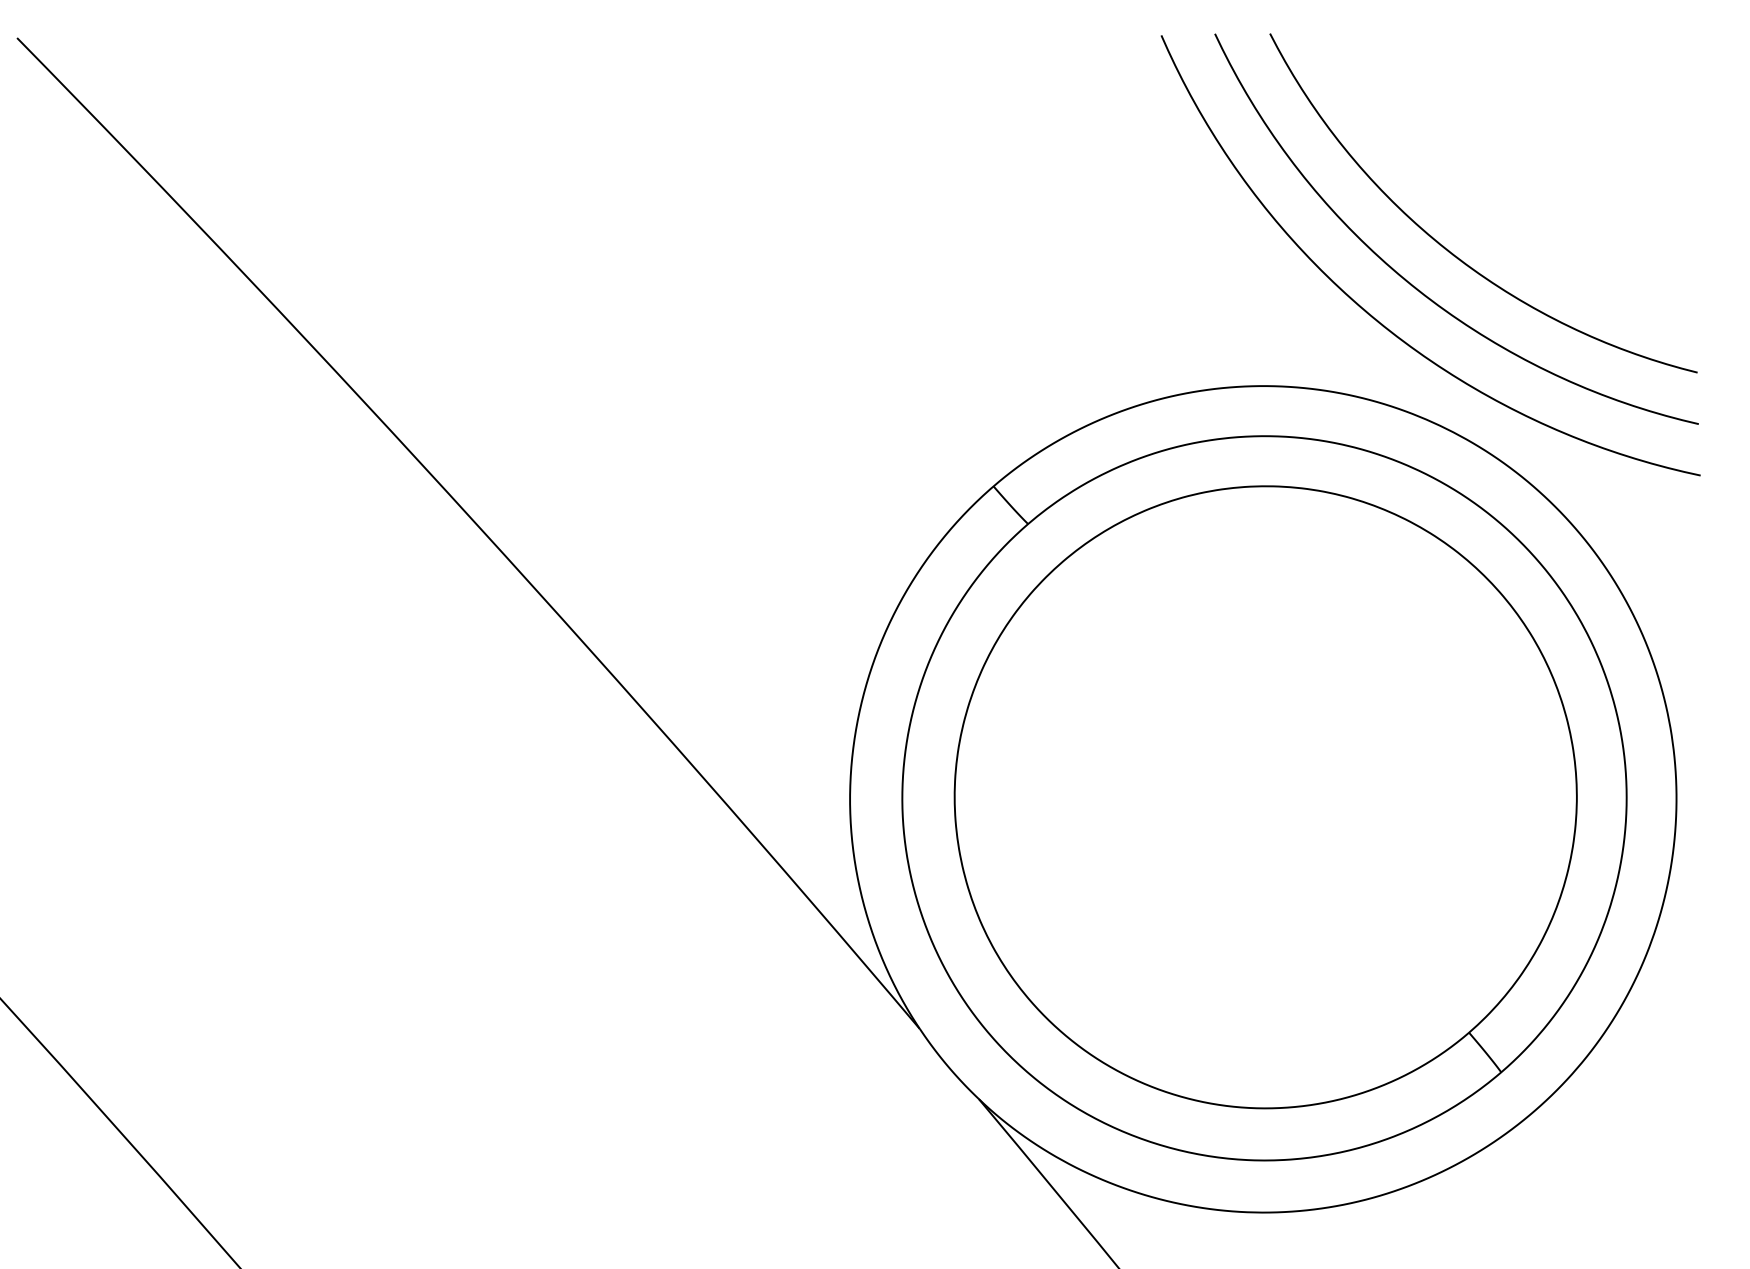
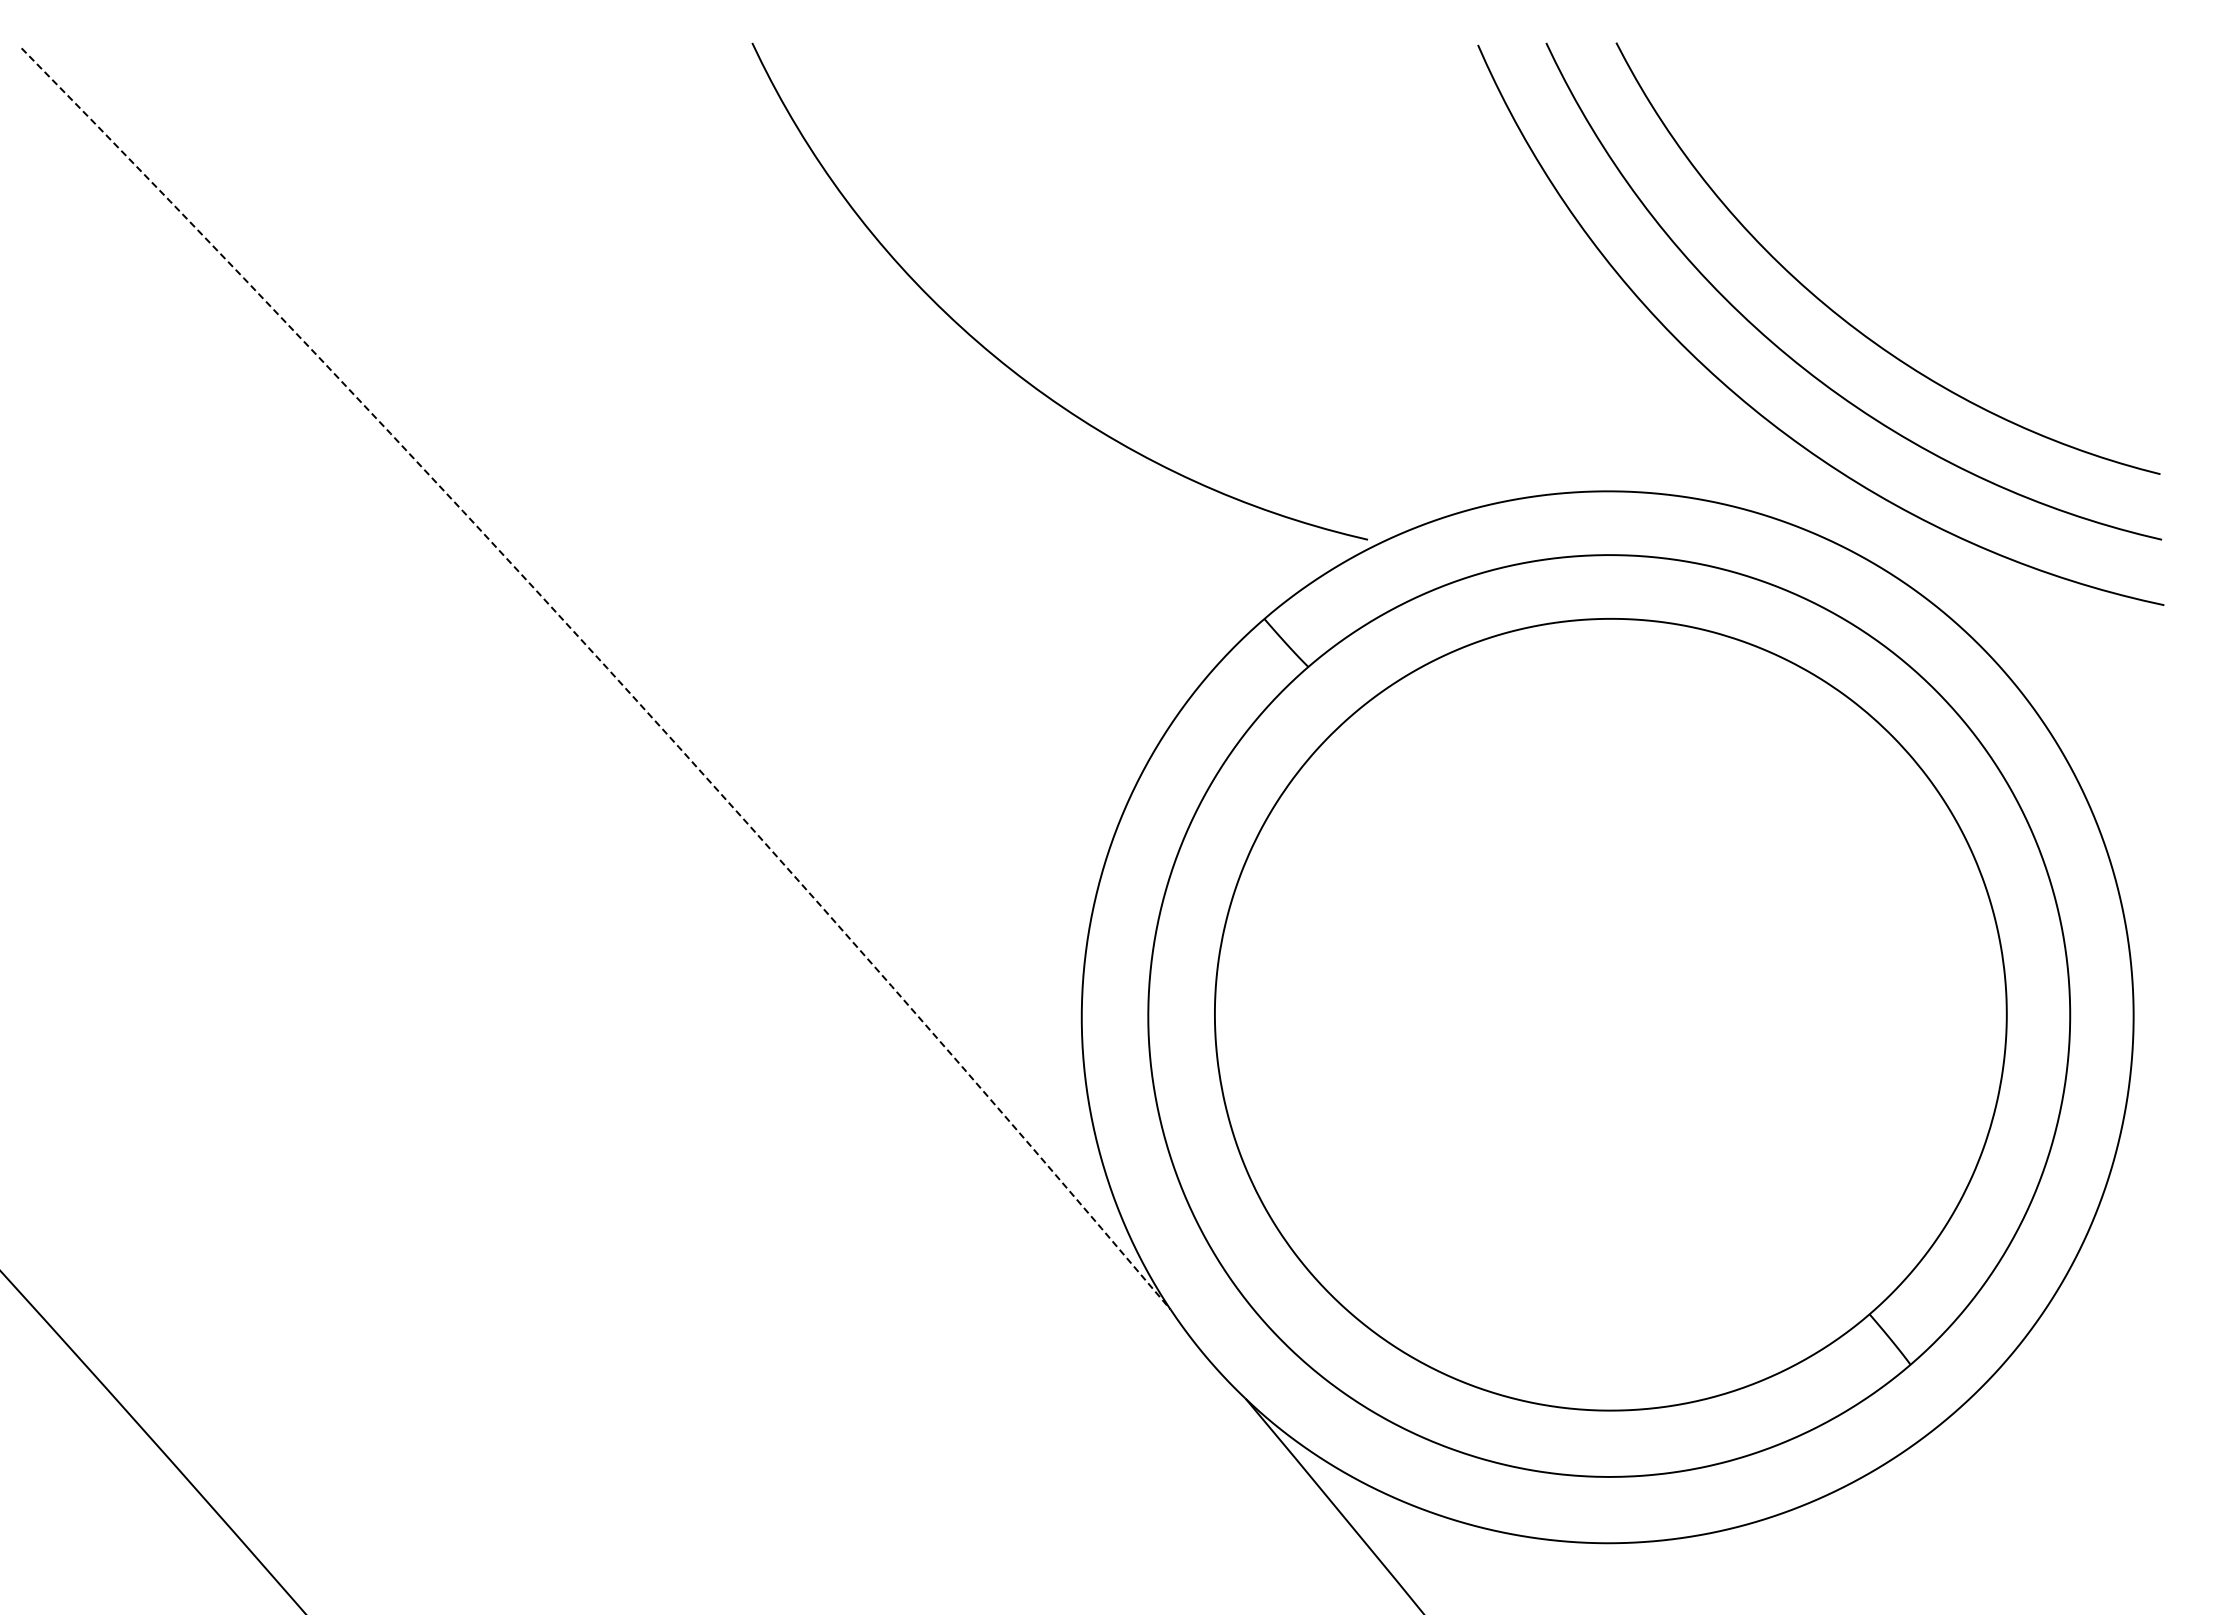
curve: (790, 285) -> (1005, 363), added
arc: (477, 525) -> (607, 668), solid -> dashed

